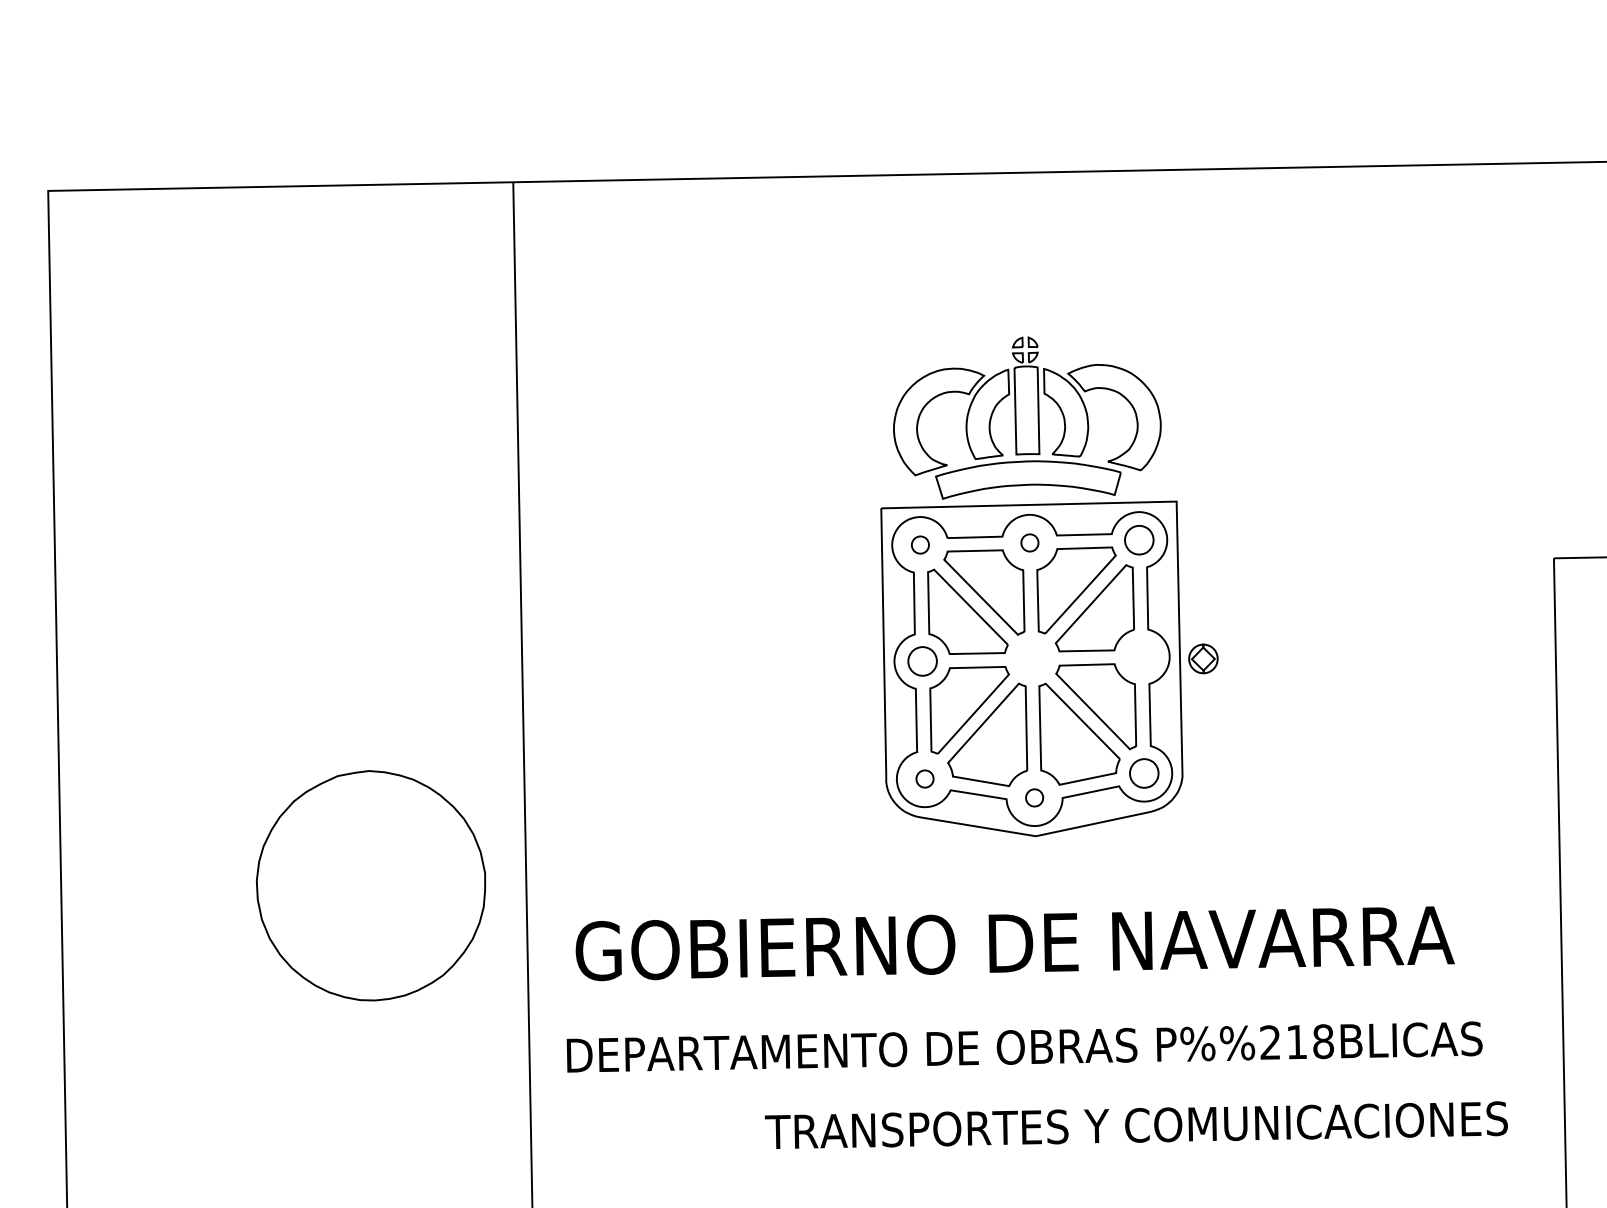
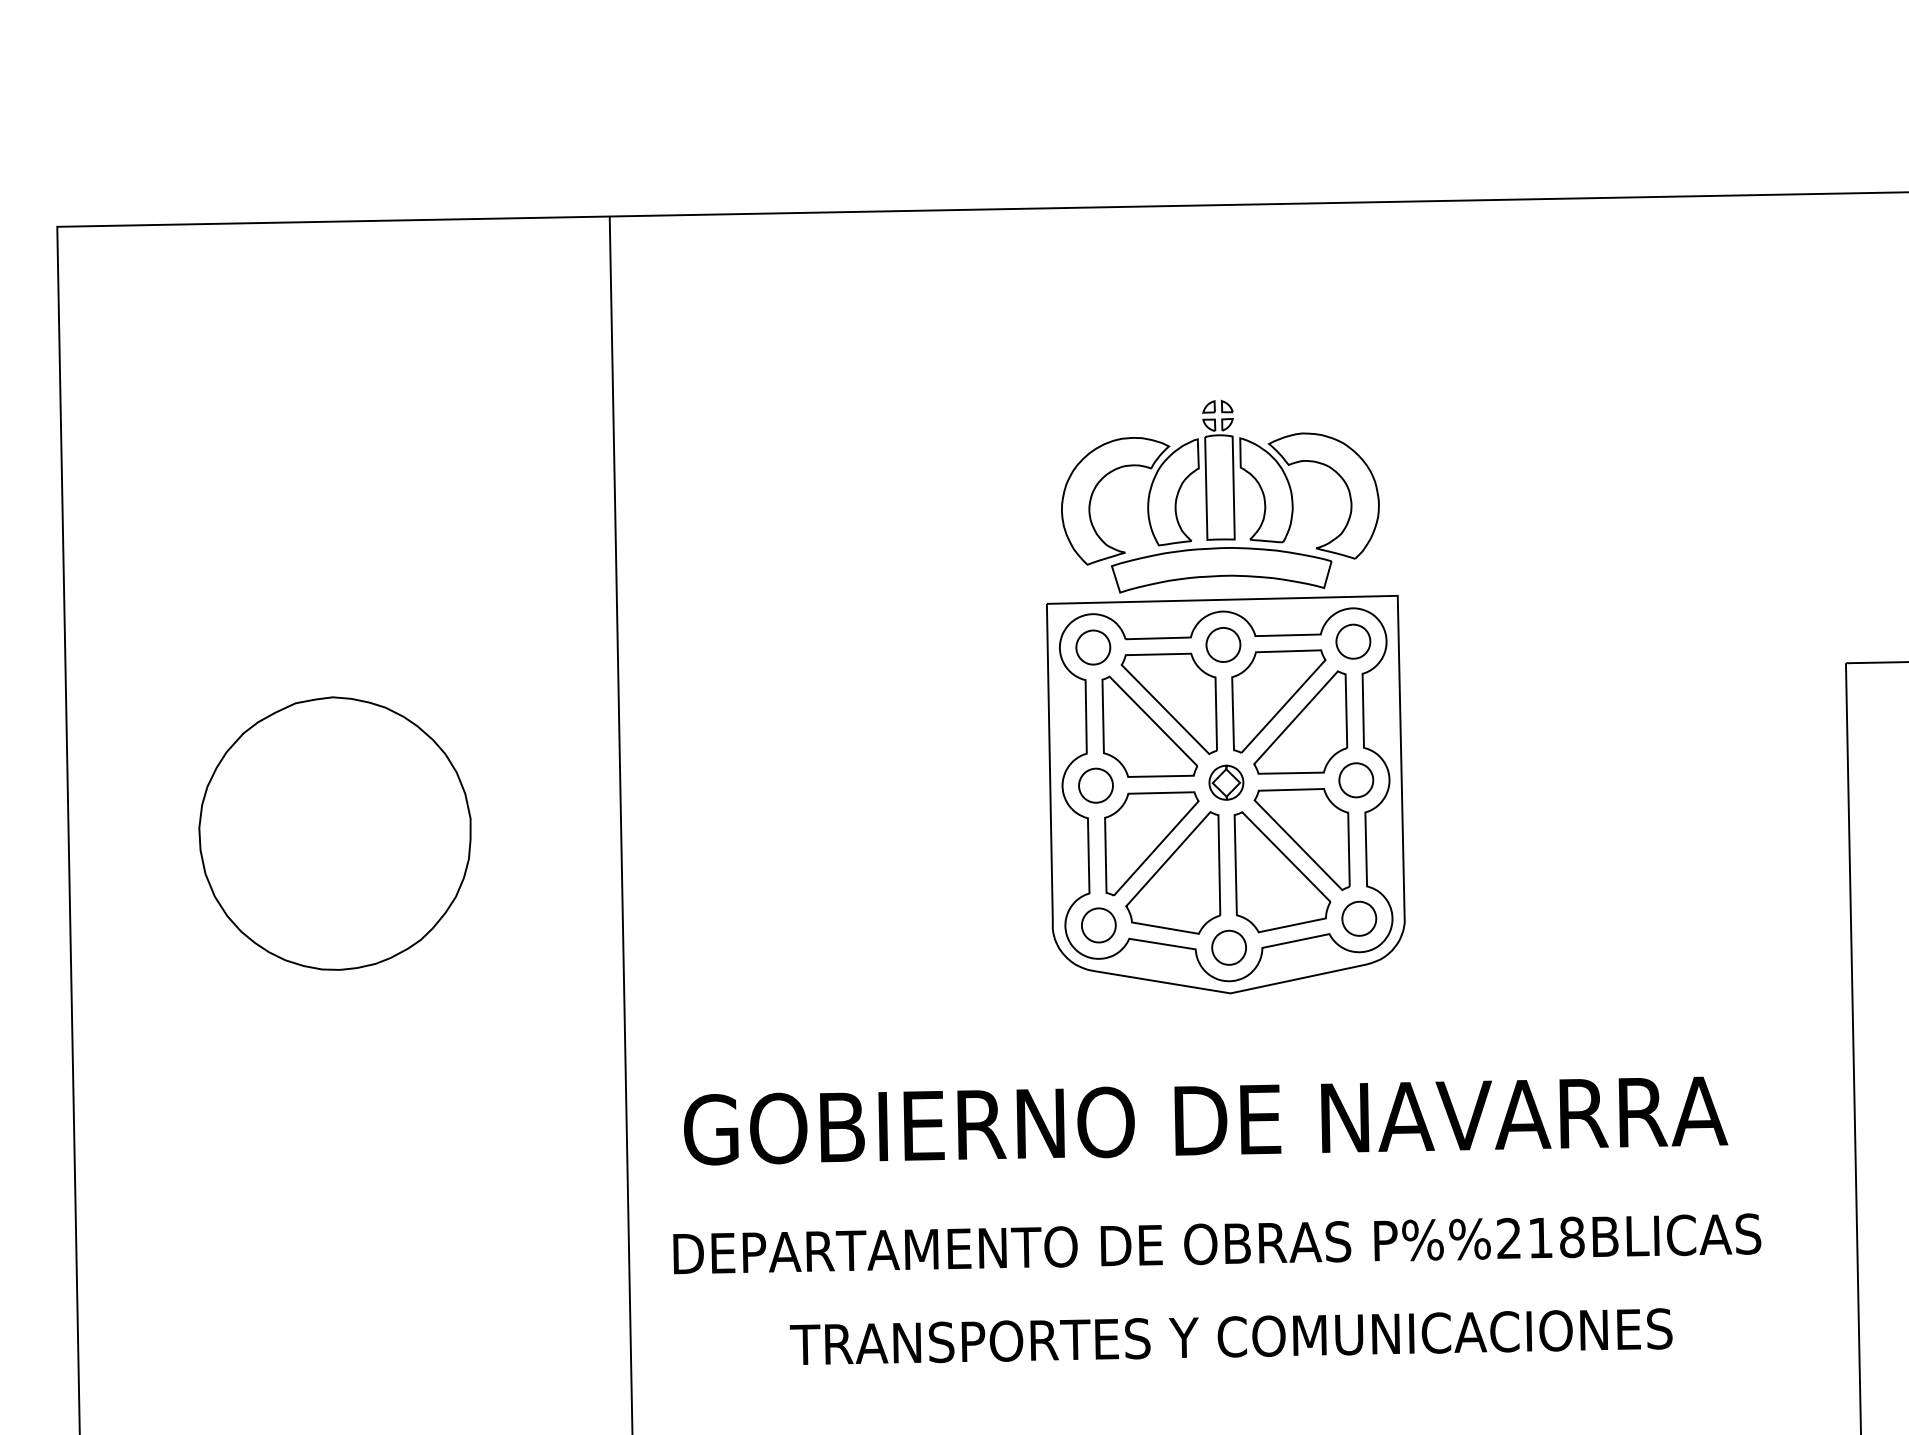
part: (1029, 542) -> (1222, 644), size x1.67
part: (920, 544) -> (1093, 646), size x1.67
part: (1141, 656) -> (1356, 779), added
part: (1203, 658) -> (1226, 782), moved
part: (924, 778) -> (1098, 924), size x1.67
part: (1034, 797) -> (1228, 947), size x1.67
part: (370, 885) -> (334, 833), moved
text: (1135, 1124) -> (1230, 1335), moved

